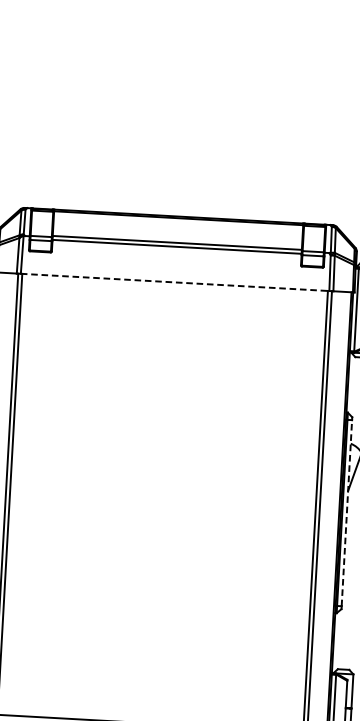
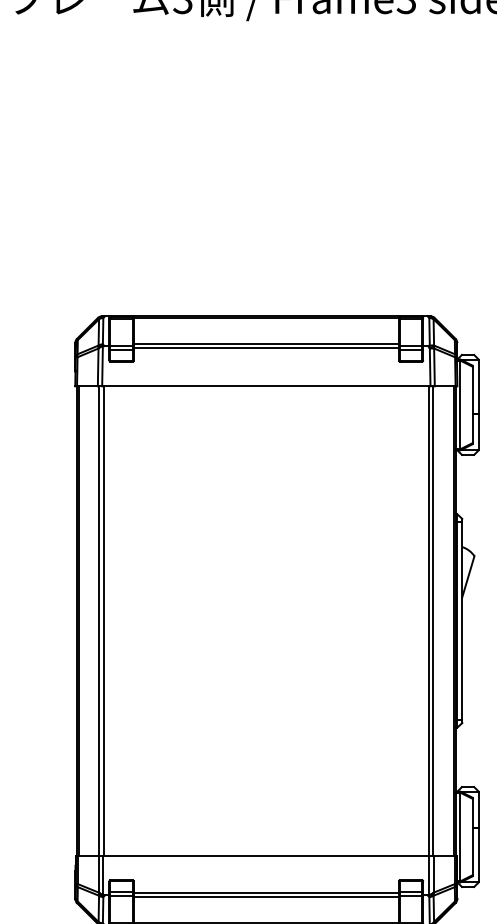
line: (175, 282) -> (266, 386), dashed -> solid
line: (347, 512) -> (462, 620), dashed -> solid

